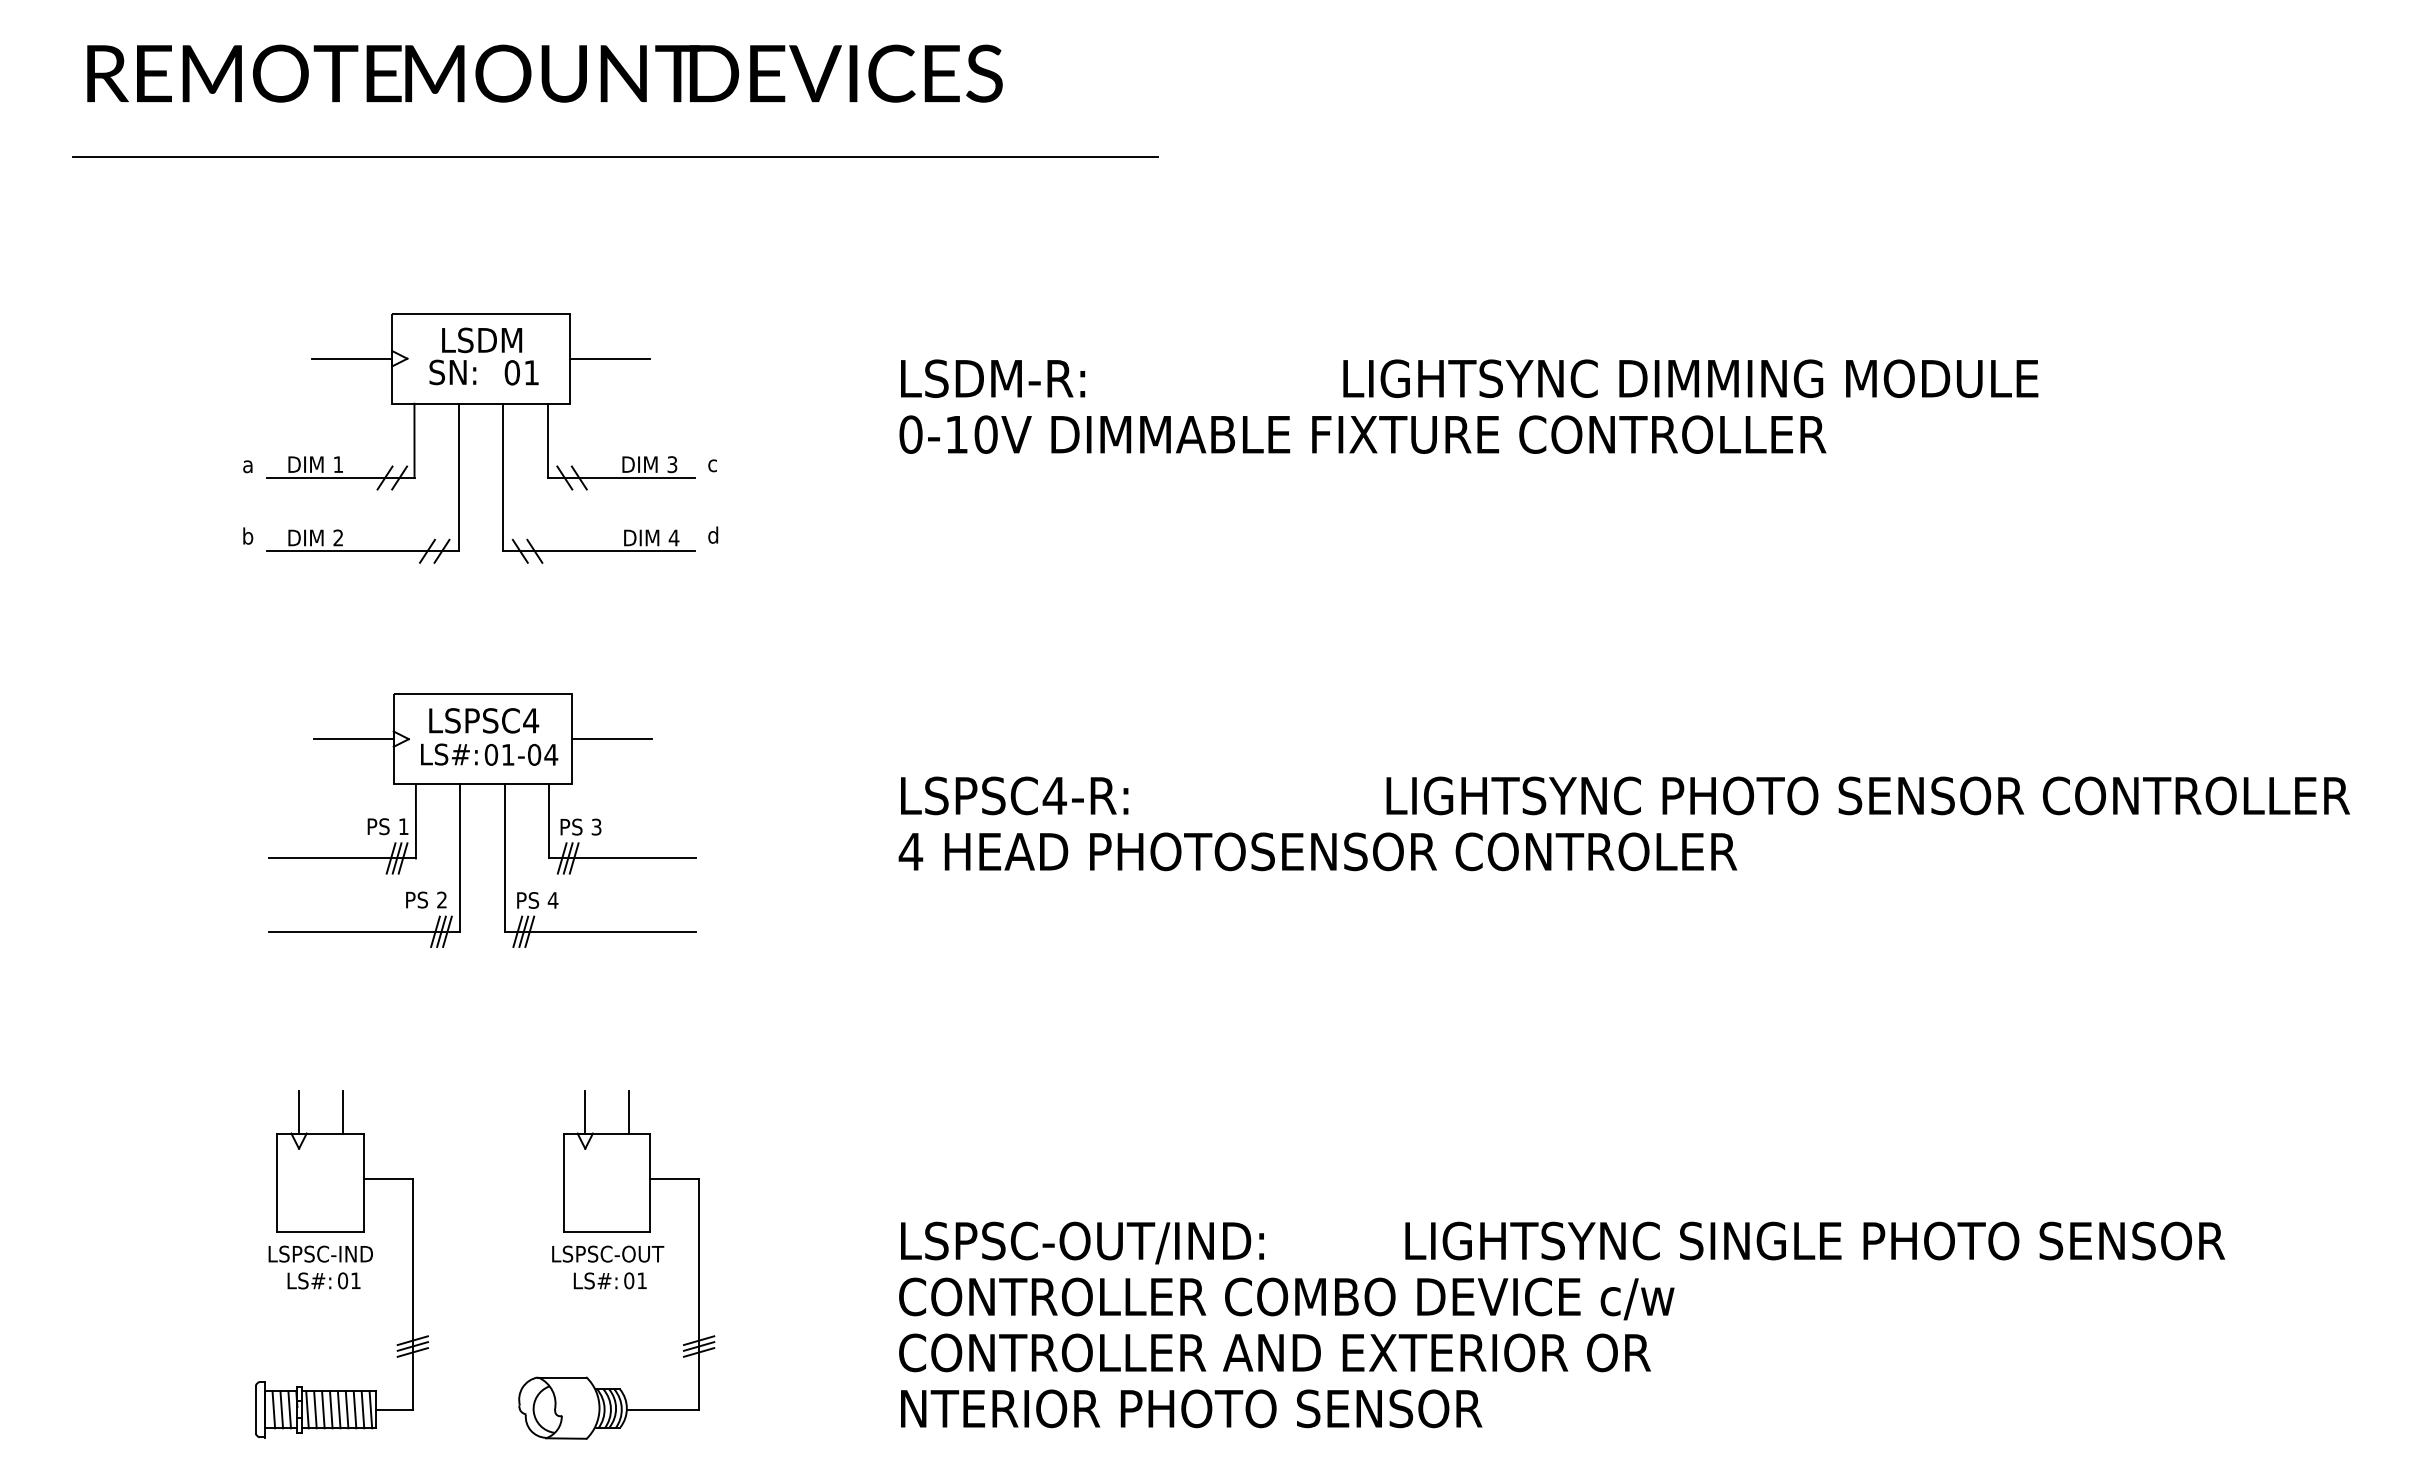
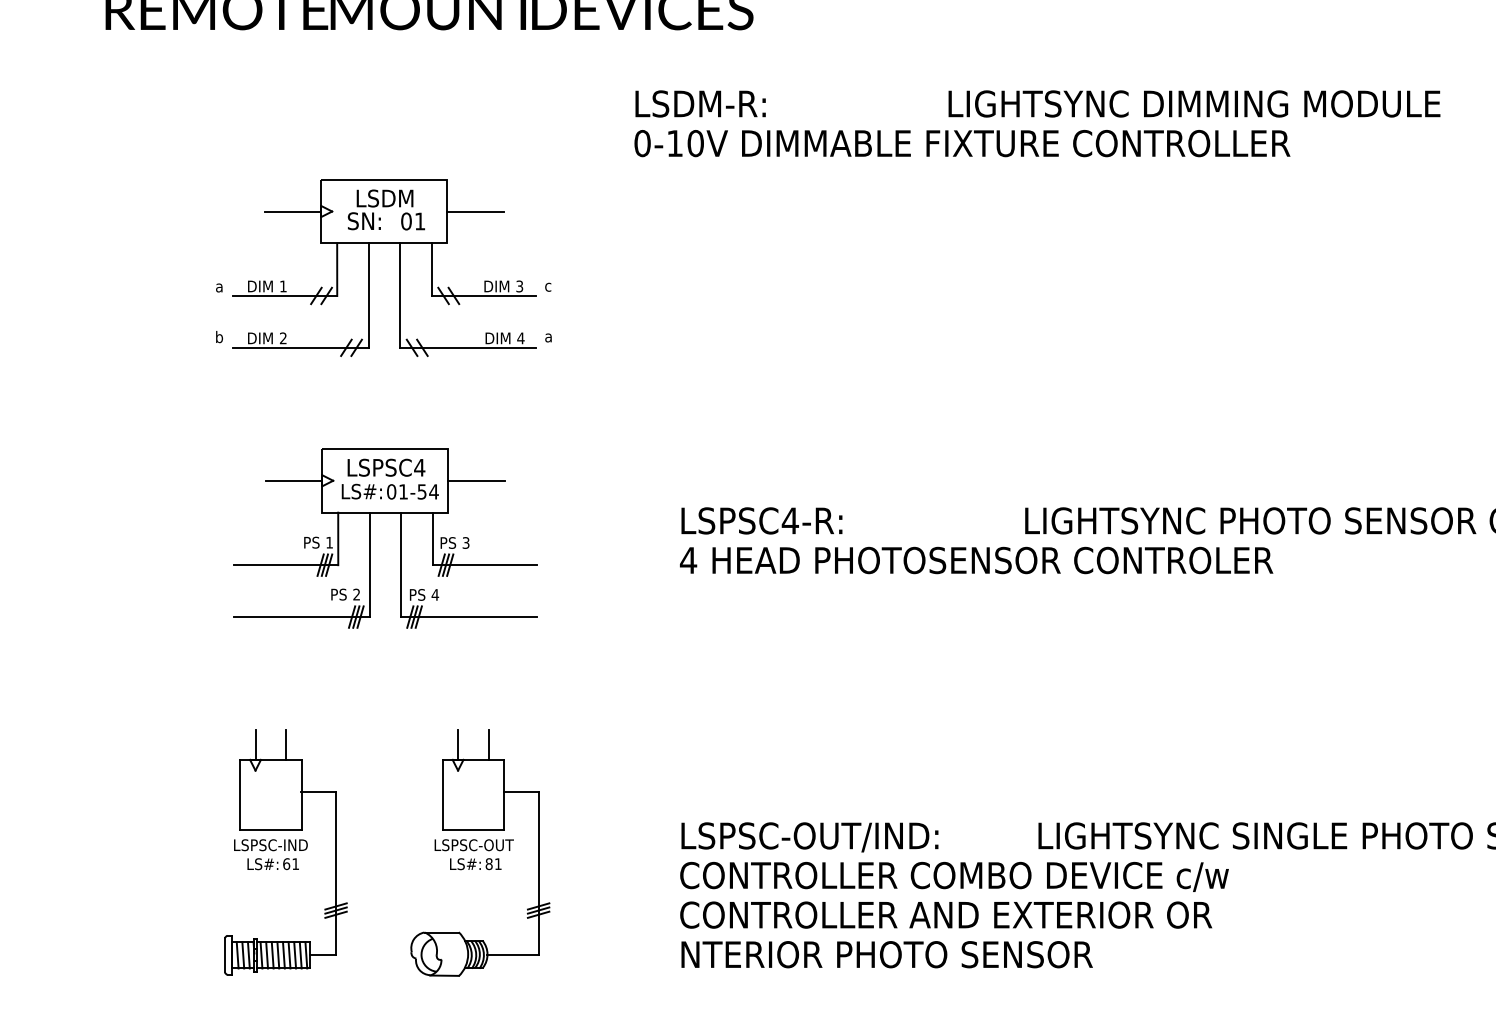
line: (614, 156) -> (478, 68), removed
text: (1468, 406) -> (1037, 123), moved
text: (713, 534) -> (548, 335), d -> a
text: (534, 754) -> (422, 491), 01-04 -> 01-54
text: (343, 1280) -> (286, 863), 01 -> 61
text: (629, 1280) -> (489, 863), 01 -> 81

